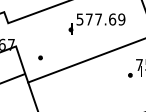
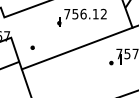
text: (100, 18) -> (85, 13), 577.69 -> 756.12

